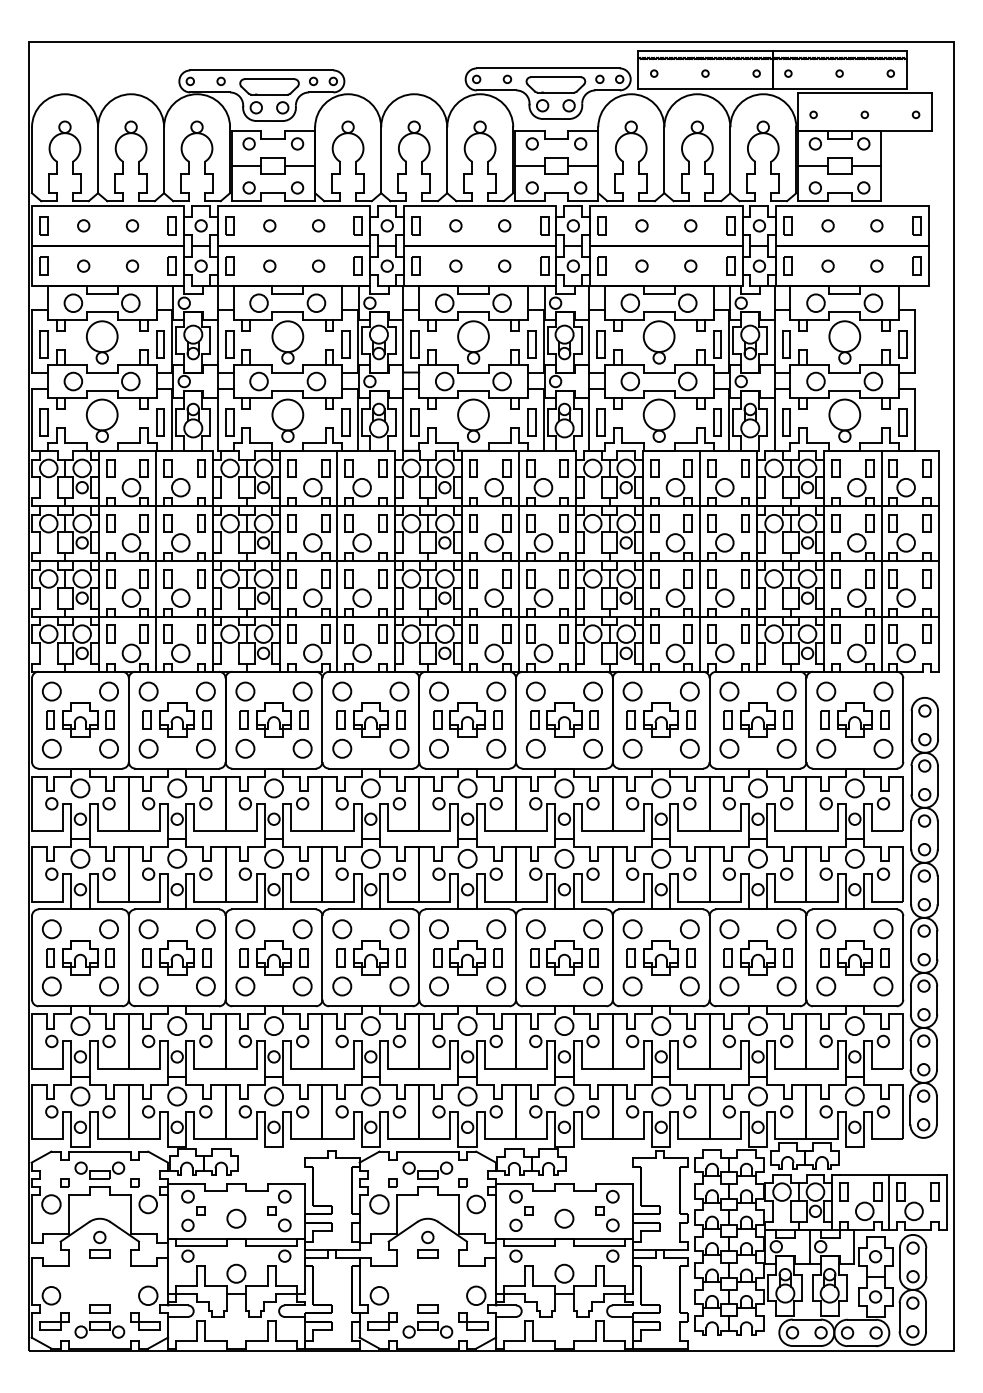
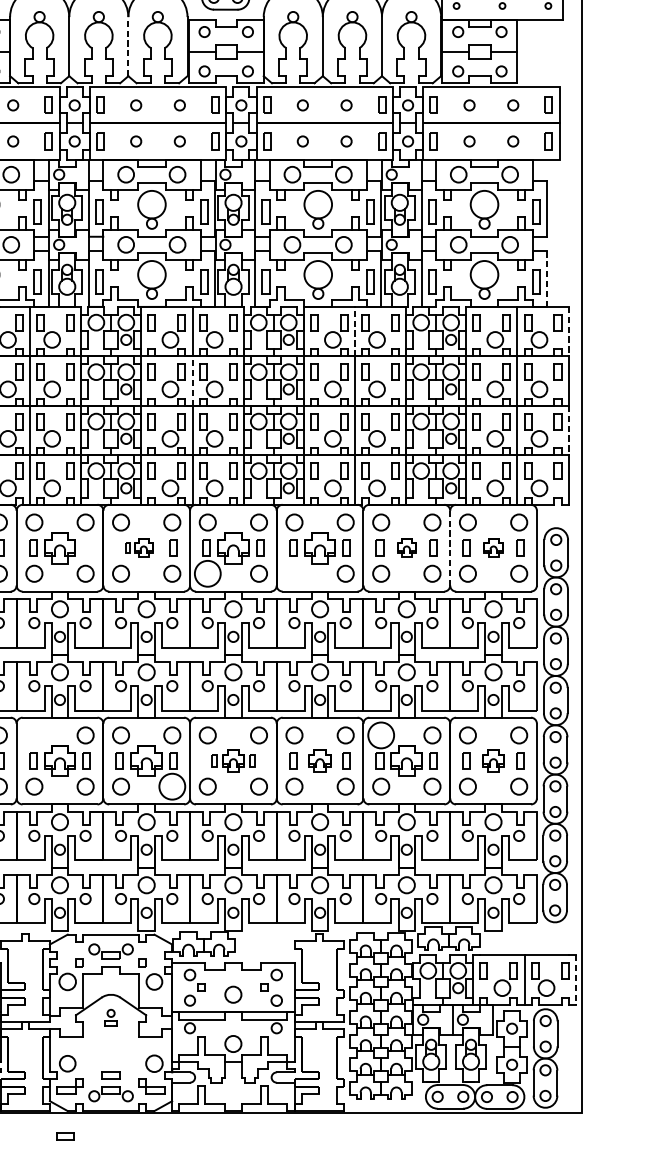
line: (447, 160) -> (128, 46), solid -> dashed
line: (915, 419) -> (547, 278), solid -> dashed
line: (700, 478) -> (355, 331), solid -> dashed
line: (938, 478) -> (568, 331), solid -> dashed
line: (518, 533) -> (192, 380), solid -> dashed
line: (938, 588) -> (568, 430), solid -> dashed
part: (400, 719) -> (86, 547), removed
part: (459, 719) -> (139, 547), size x0.6
part: (757, 719) -> (406, 547), size x0.6
part: (854, 719) -> (493, 547), size x0.6
line: (806, 720) -> (450, 548), solid -> dashed
circle: (535, 748) -> (207, 573), size x1.6
circle: (632, 748) -> (294, 573), removed
circle: (342, 929) -> (34, 735), removed
circle: (729, 929) -> (381, 735), size x1.6
part: (564, 957) -> (233, 760), size x0.7
part: (660, 957) -> (319, 760), size x0.7
part: (854, 957) -> (493, 760), size x0.7
circle: (496, 986) -> (172, 786), size x1.6
line: (946, 1202) -> (575, 980), solid -> dashed
part: (427, 1244) -> (110, 1017), size x0.7
part: (376, 1376) -> (65, 1136), added

